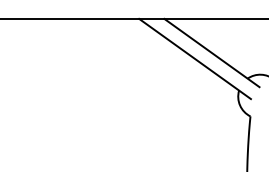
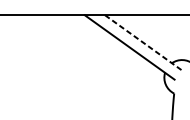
line: (211, 53) -> (142, 43), solid -> dashed

